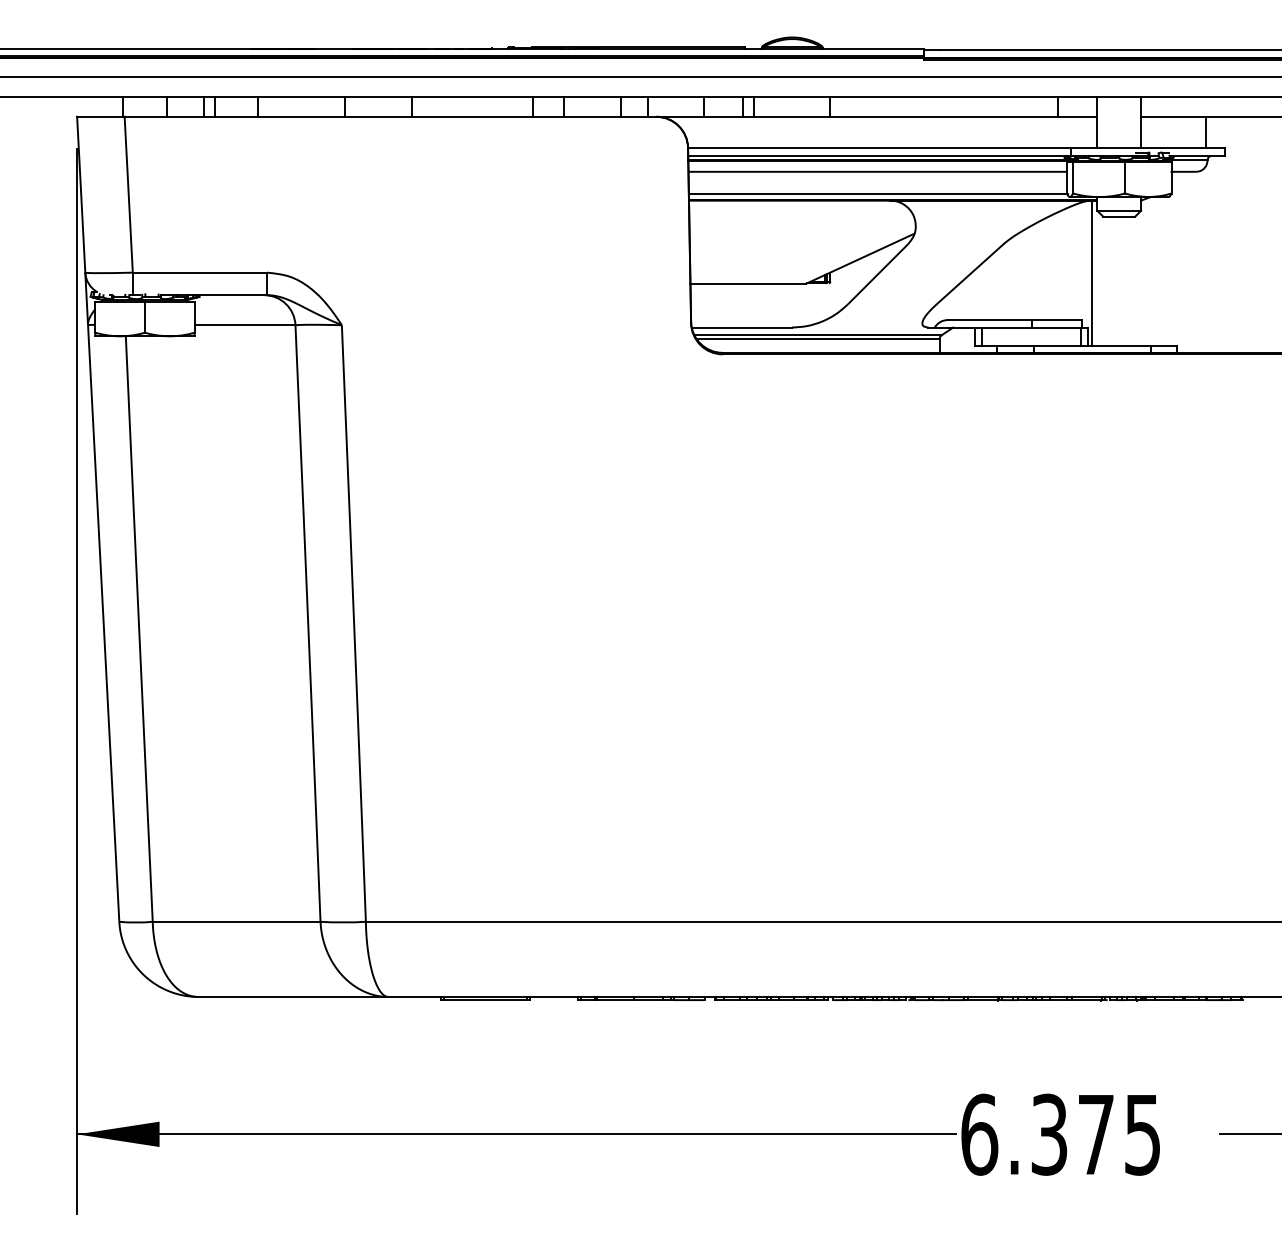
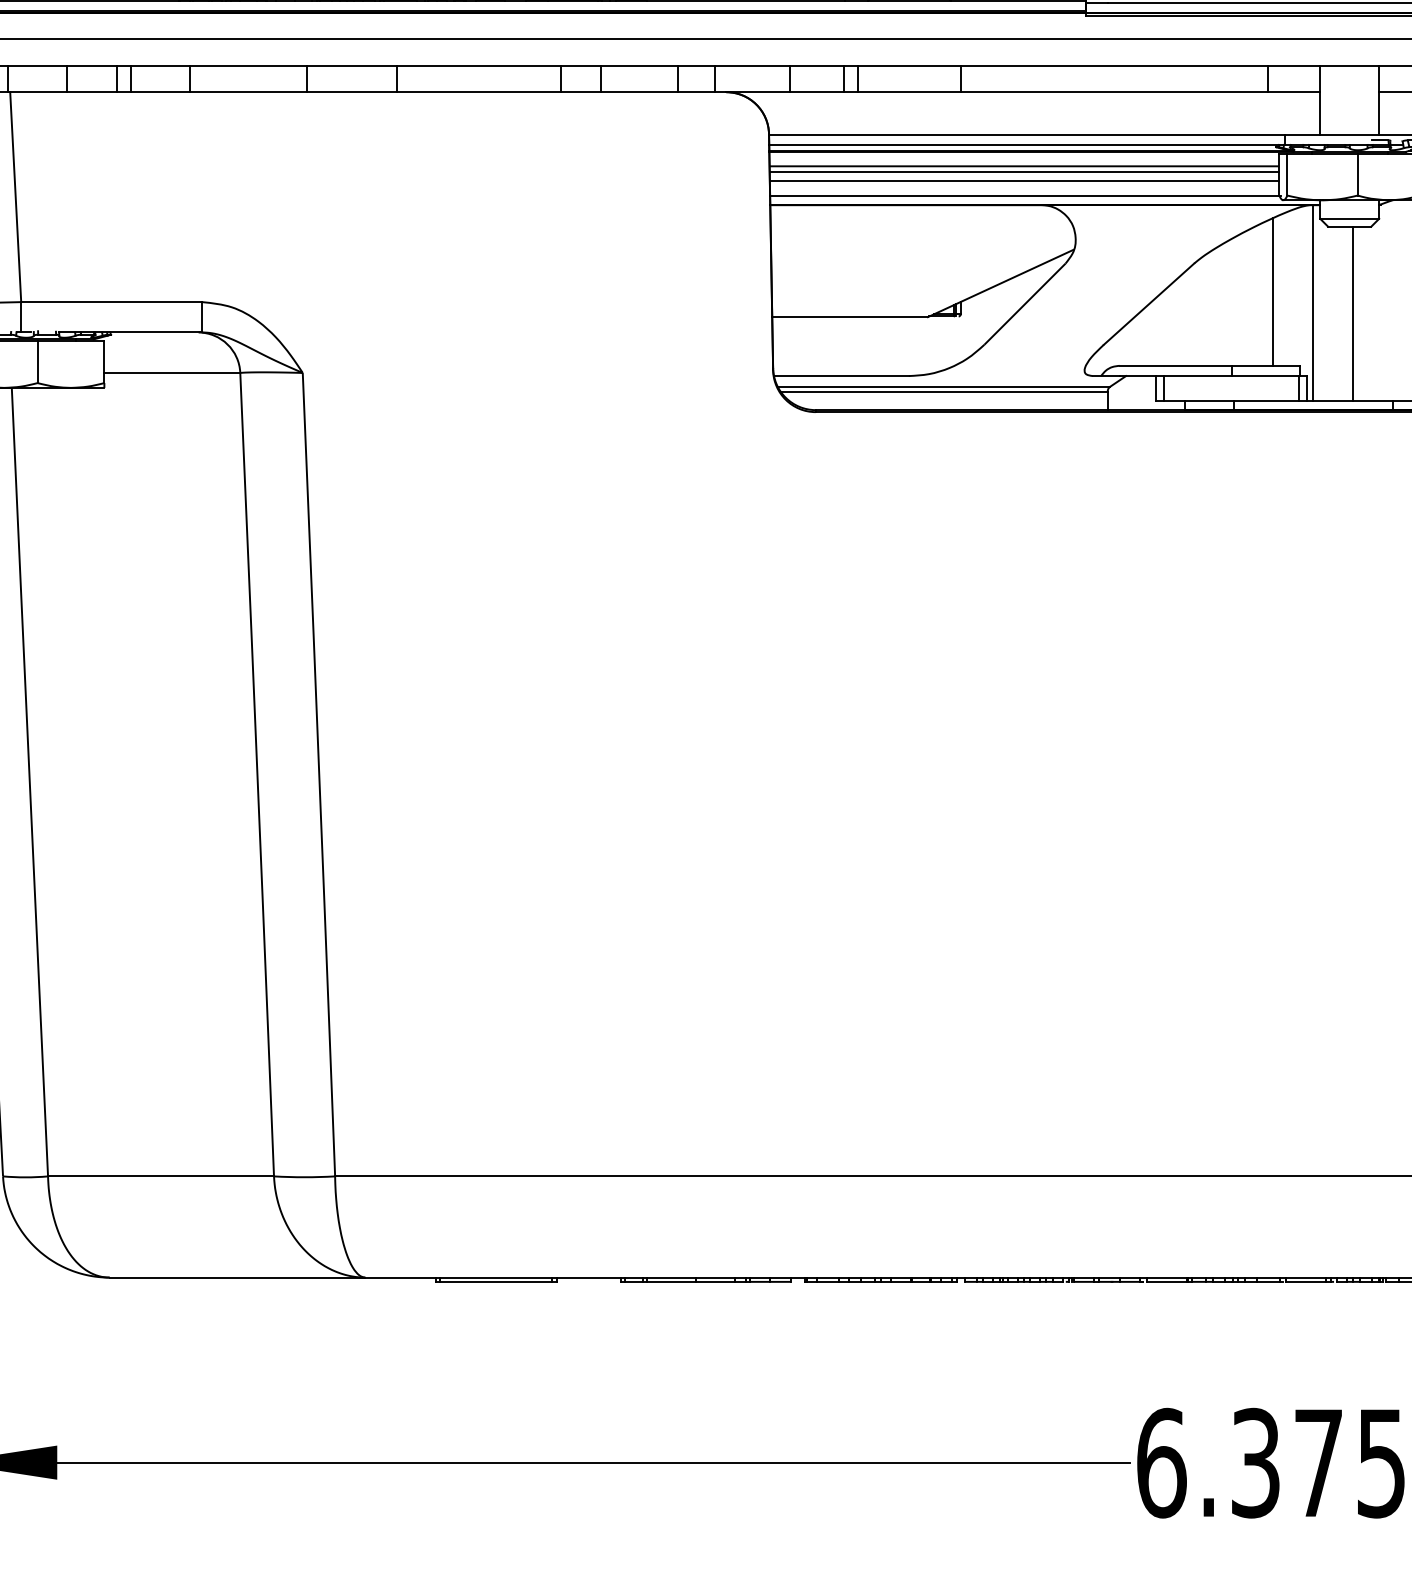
line: (877, 176) -> (1024, 172), added
line: (877, 182) -> (1024, 180), added
line: (1062, 264) -> (1273, 291), added
line: (1121, 281) -> (1352, 314), added

